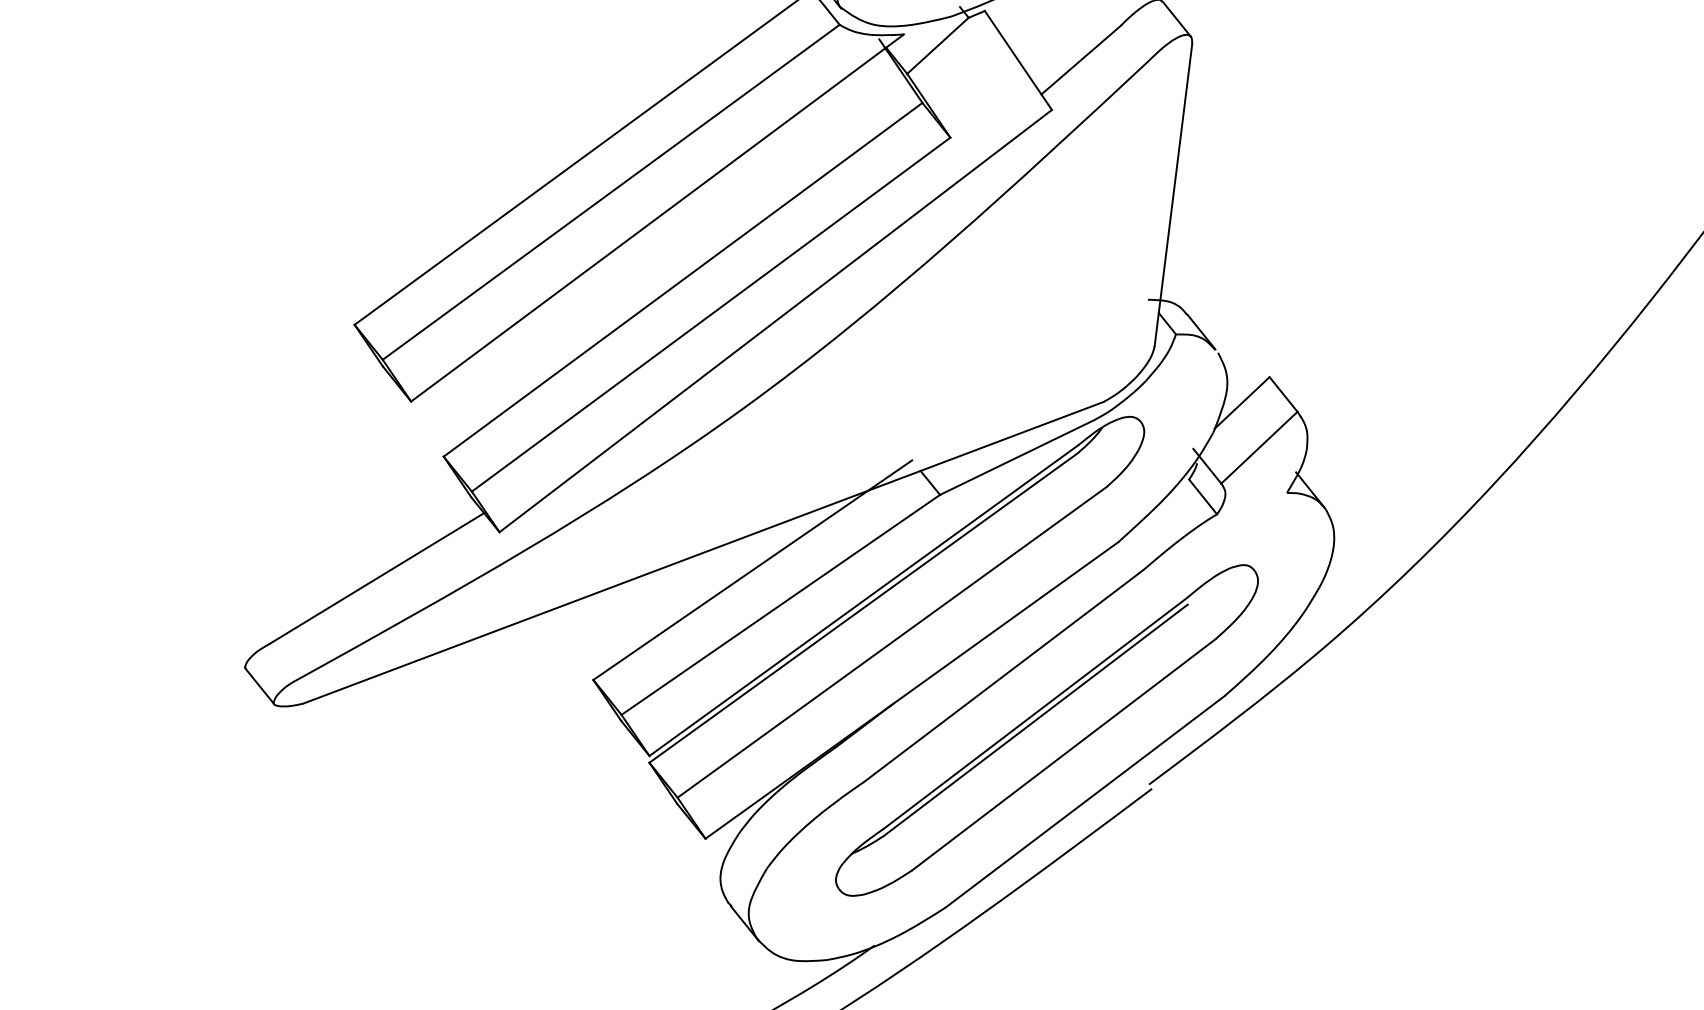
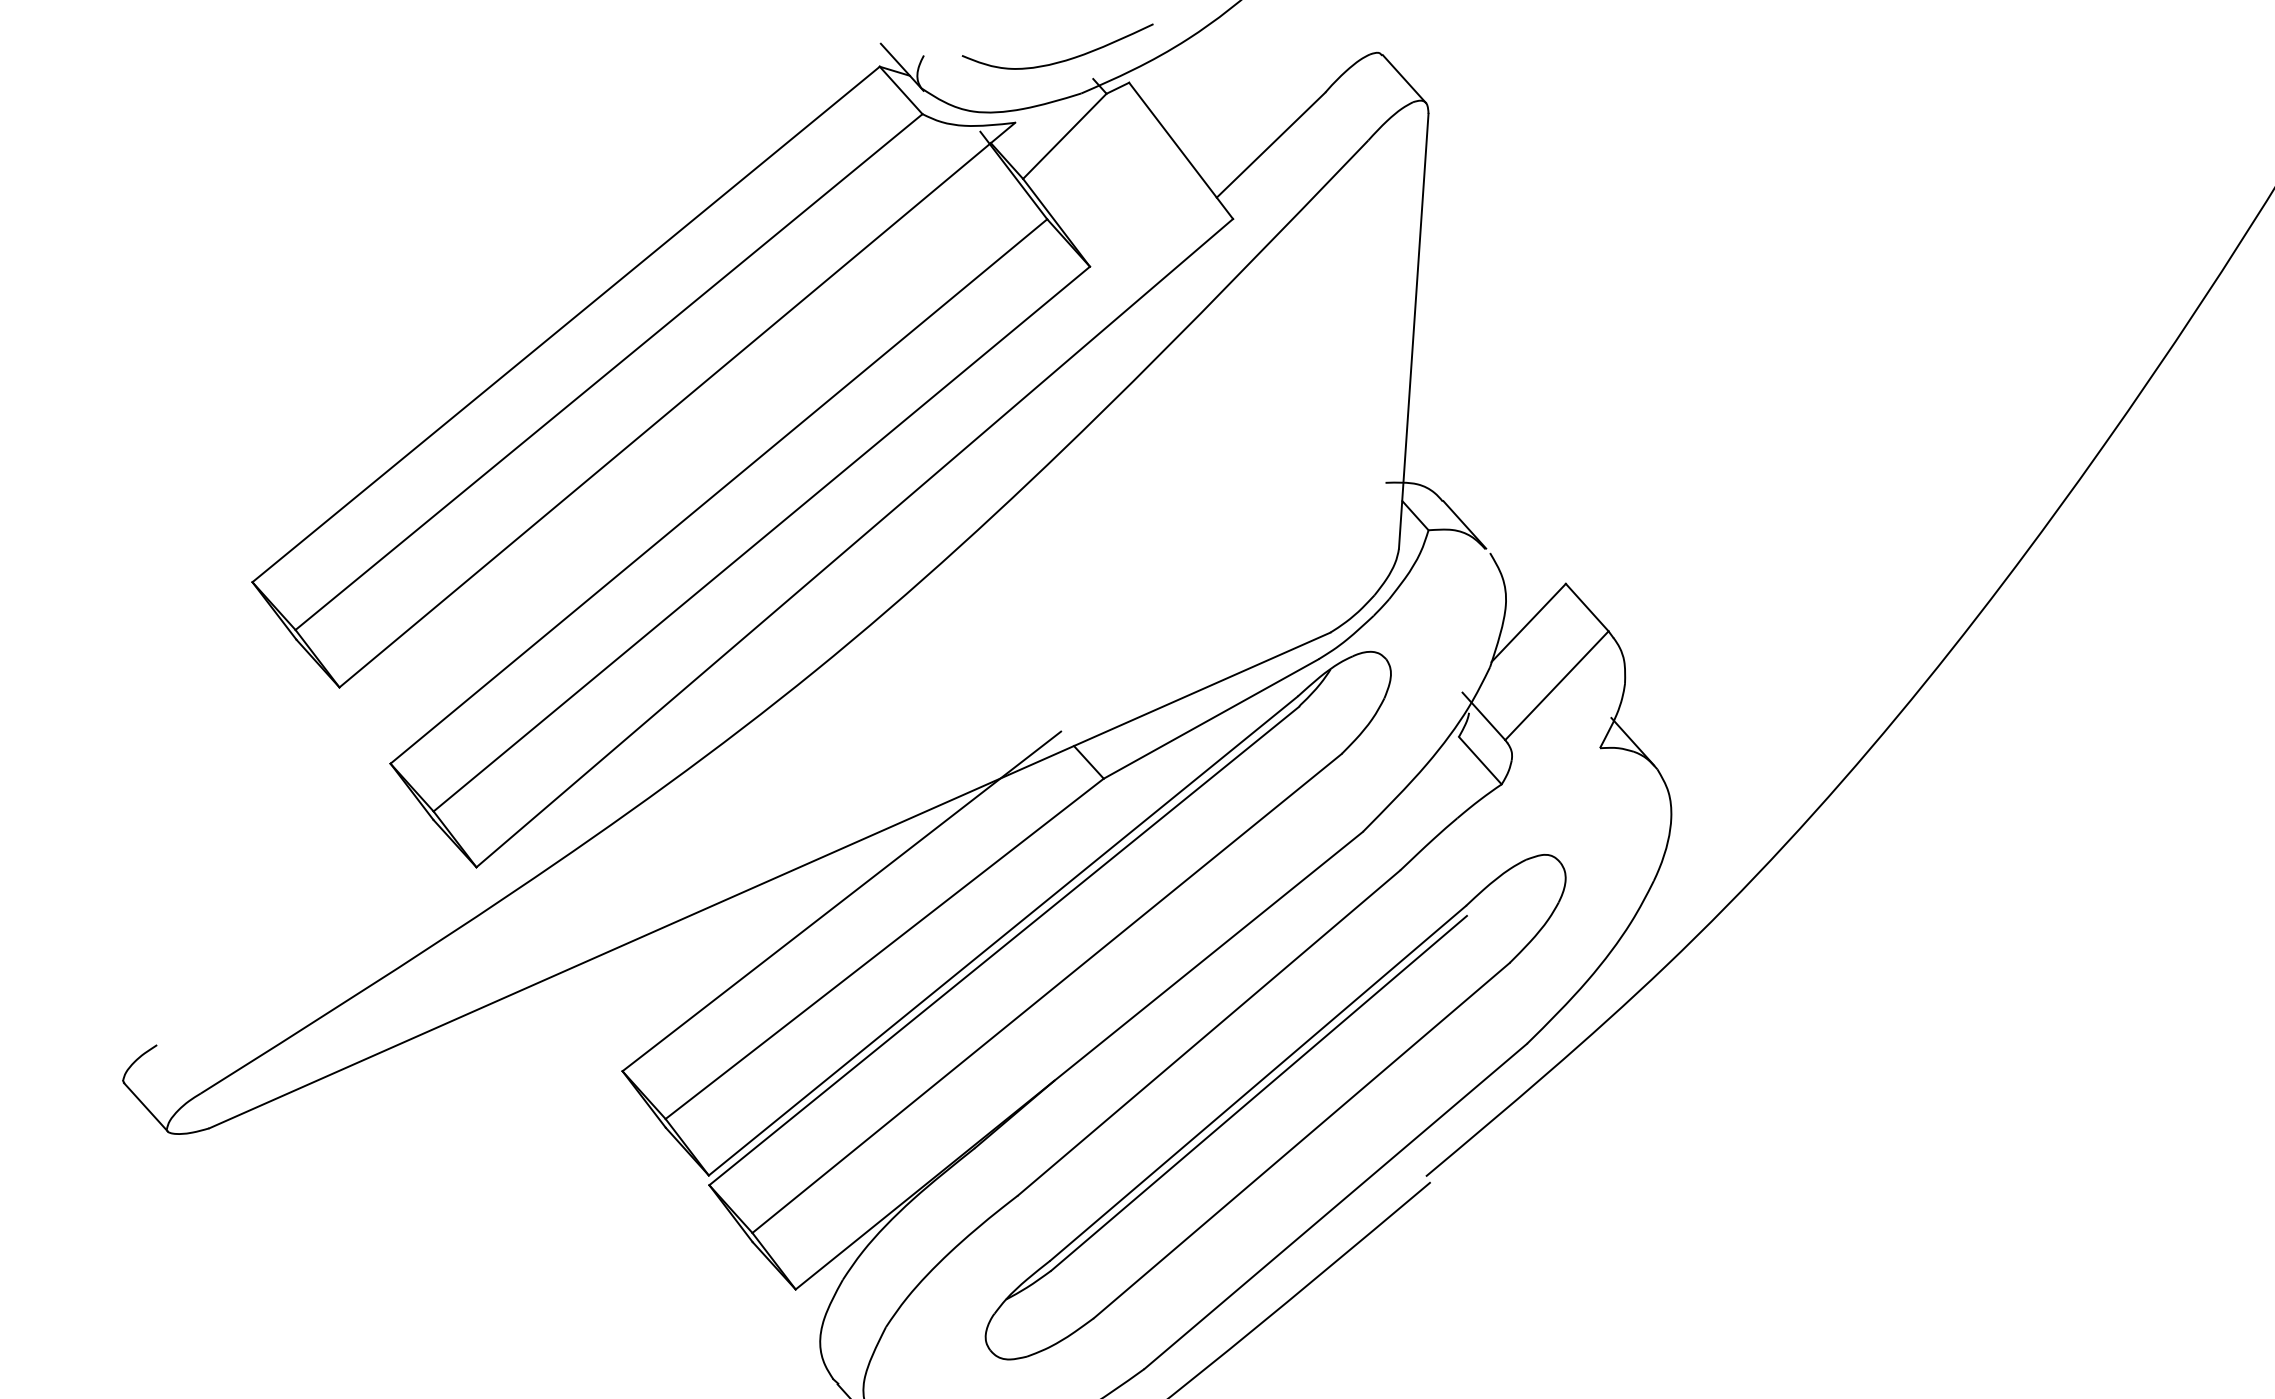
line: (377, 578) -> (305, 943), removed

